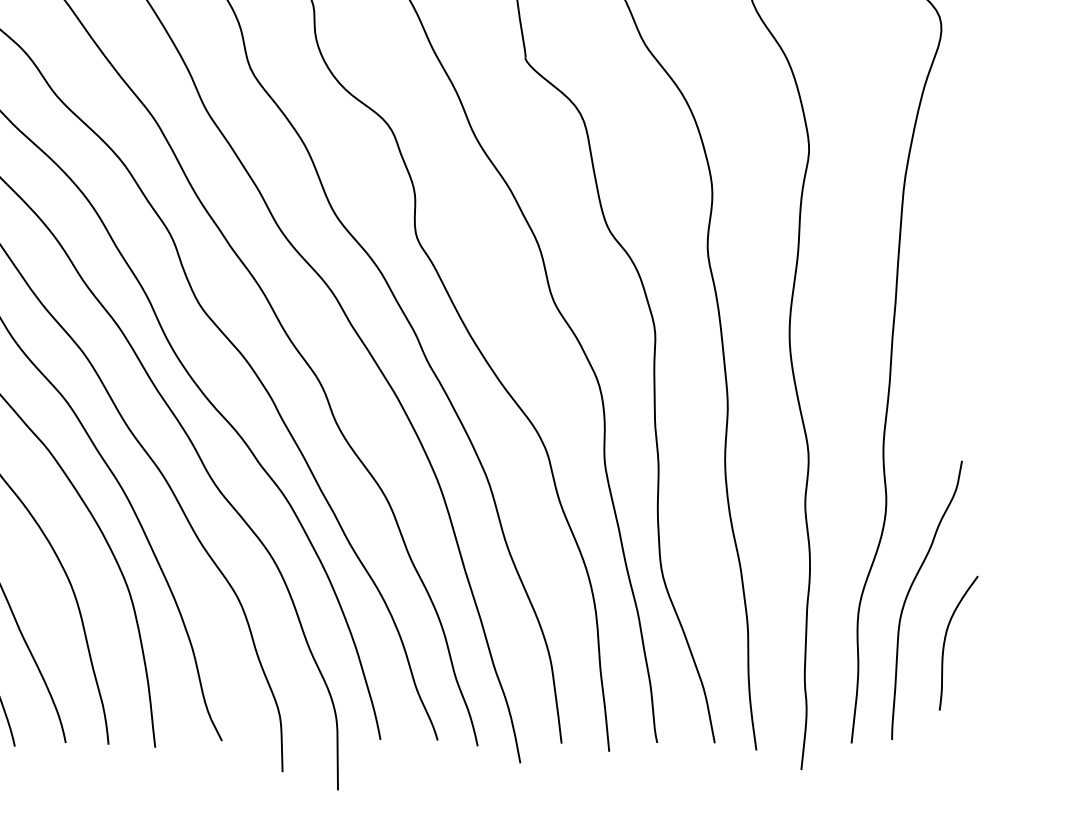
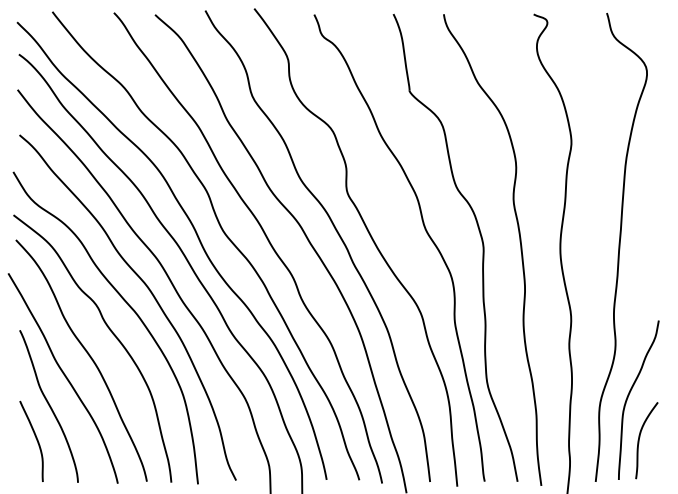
curve: (947, 637) -> (640, 437), moved

